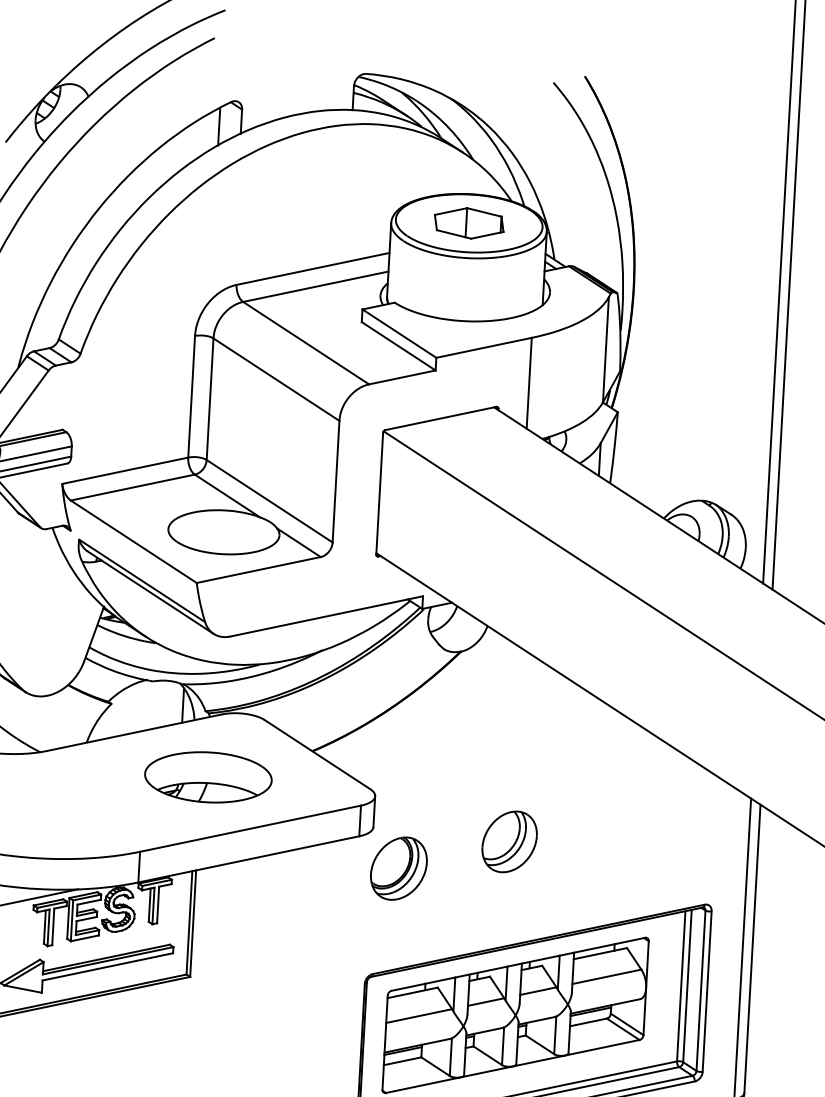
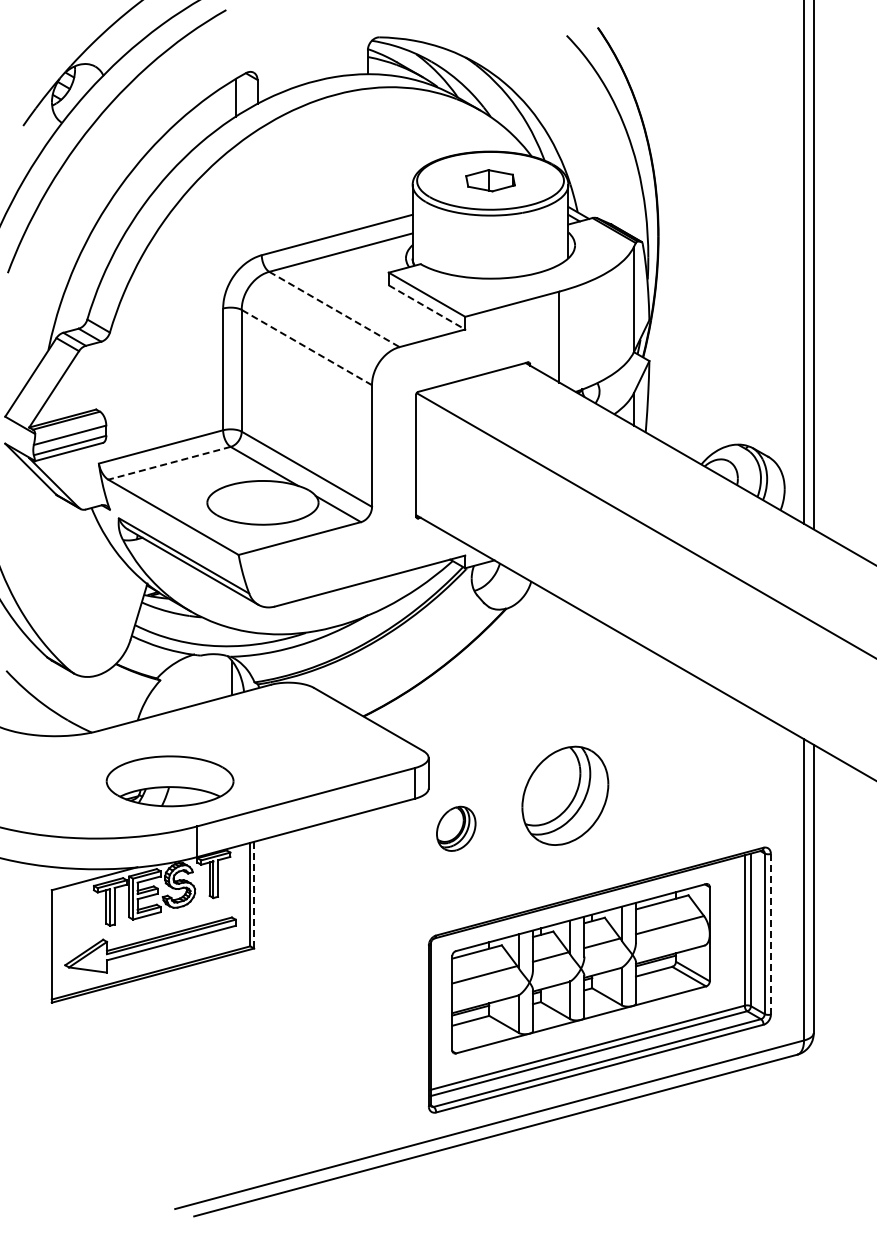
part: (469, 223) -> (490, 180), size x0.7
line: (306, 343) -> (334, 309), solid -> dashed
line: (399, 346) -> (427, 307), solid -> dashed
line: (276, 379) -> (306, 347), solid -> dashed
line: (132, 487) -> (169, 463), solid -> dashed
part: (207, 777) -> (169, 781), moved
part: (509, 841) -> (565, 795), size x1.6
part: (398, 868) -> (455, 828), size x0.7
line: (193, 923) -> (254, 895), solid -> dashed
line: (706, 991) -> (770, 934), solid -> dashed

